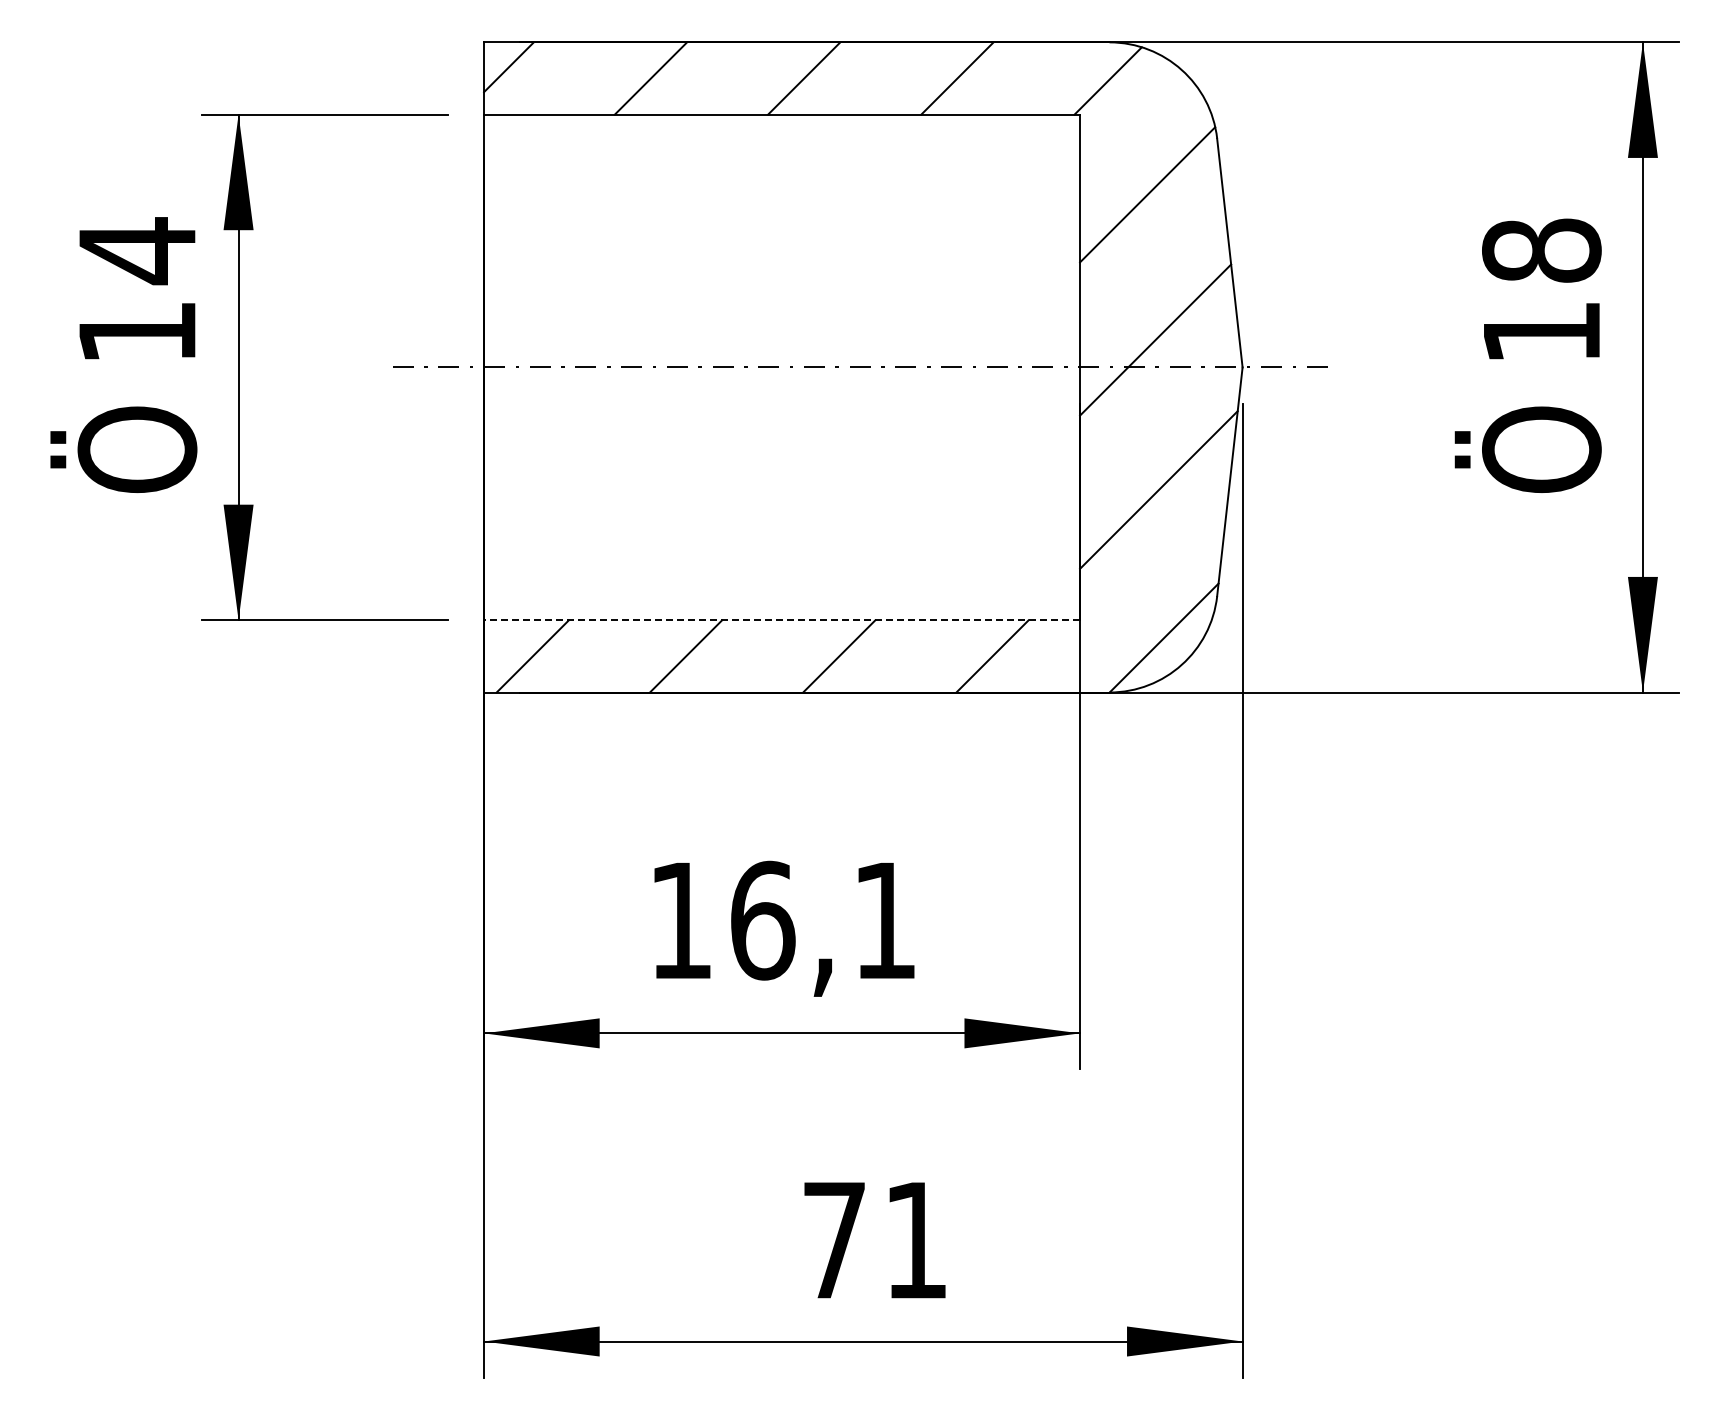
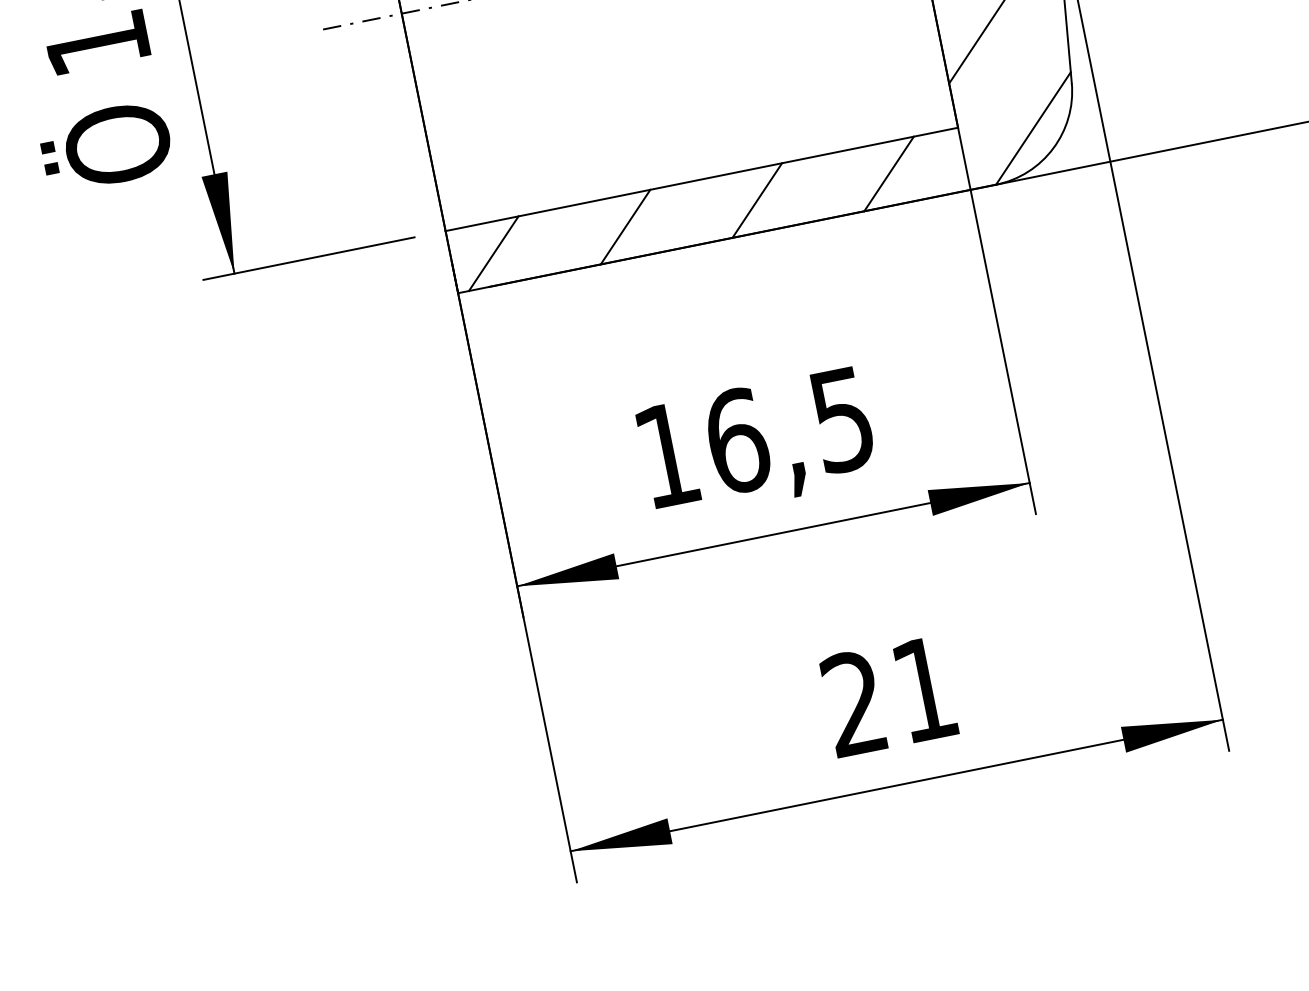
line: (782, 620) -> (702, 179), dashed -> solid
text: (884, 921) -> (842, 420), 16,1 -> 16,5
text: (833, 1239) -> (853, 702), 71 -> 21

